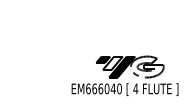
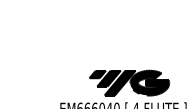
fill: (112, 63) -> (108, 78), added
fill: (146, 66) -> (148, 82), added

